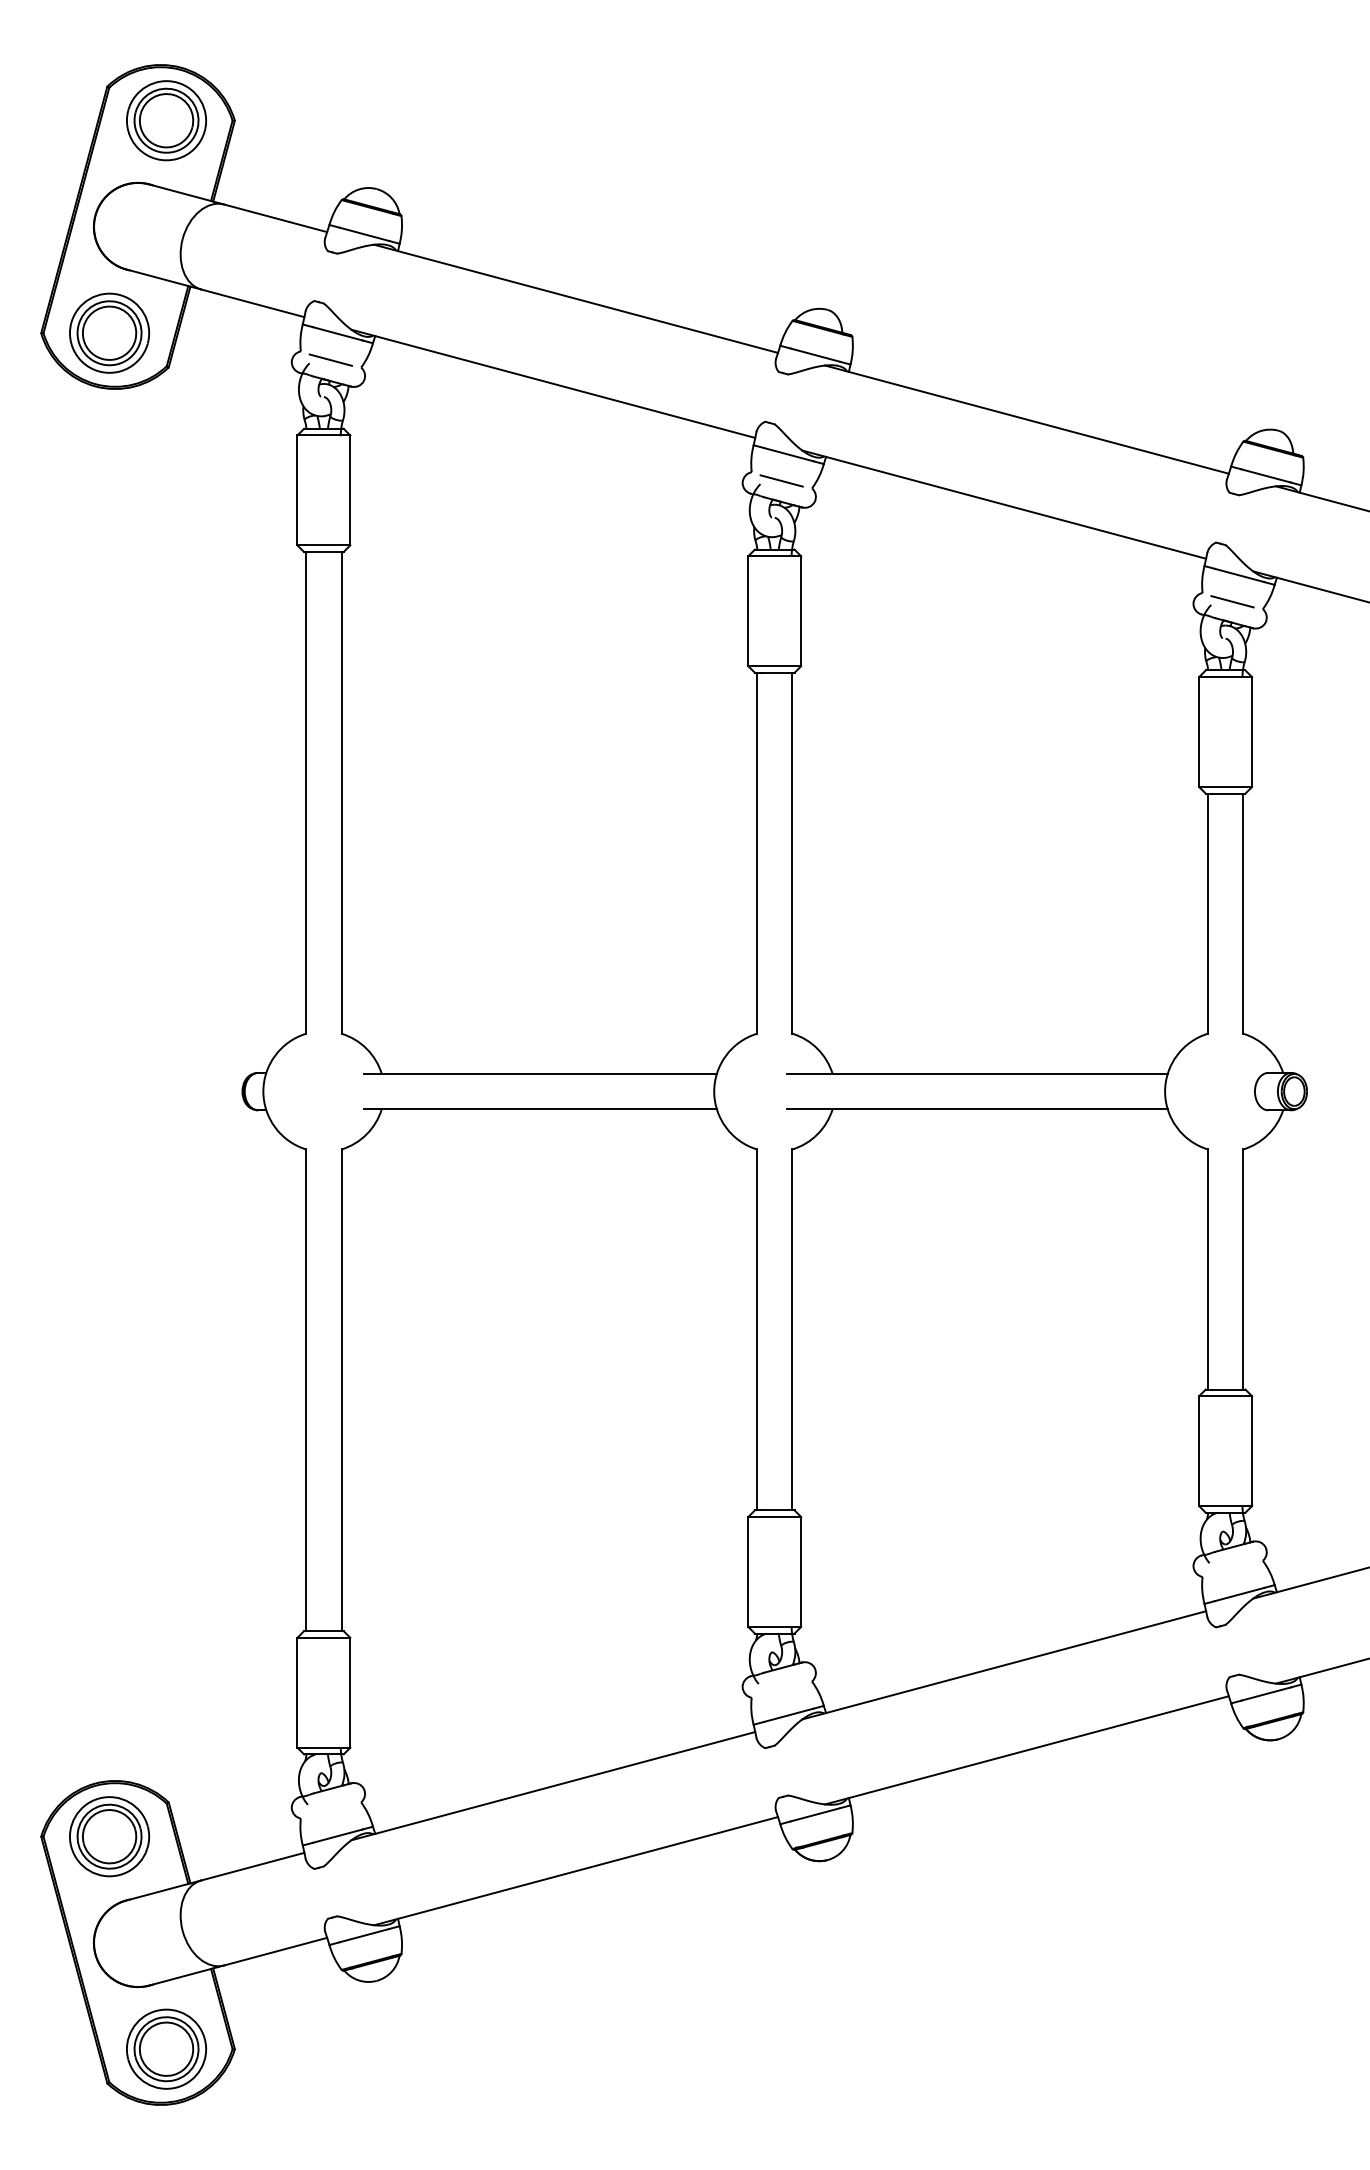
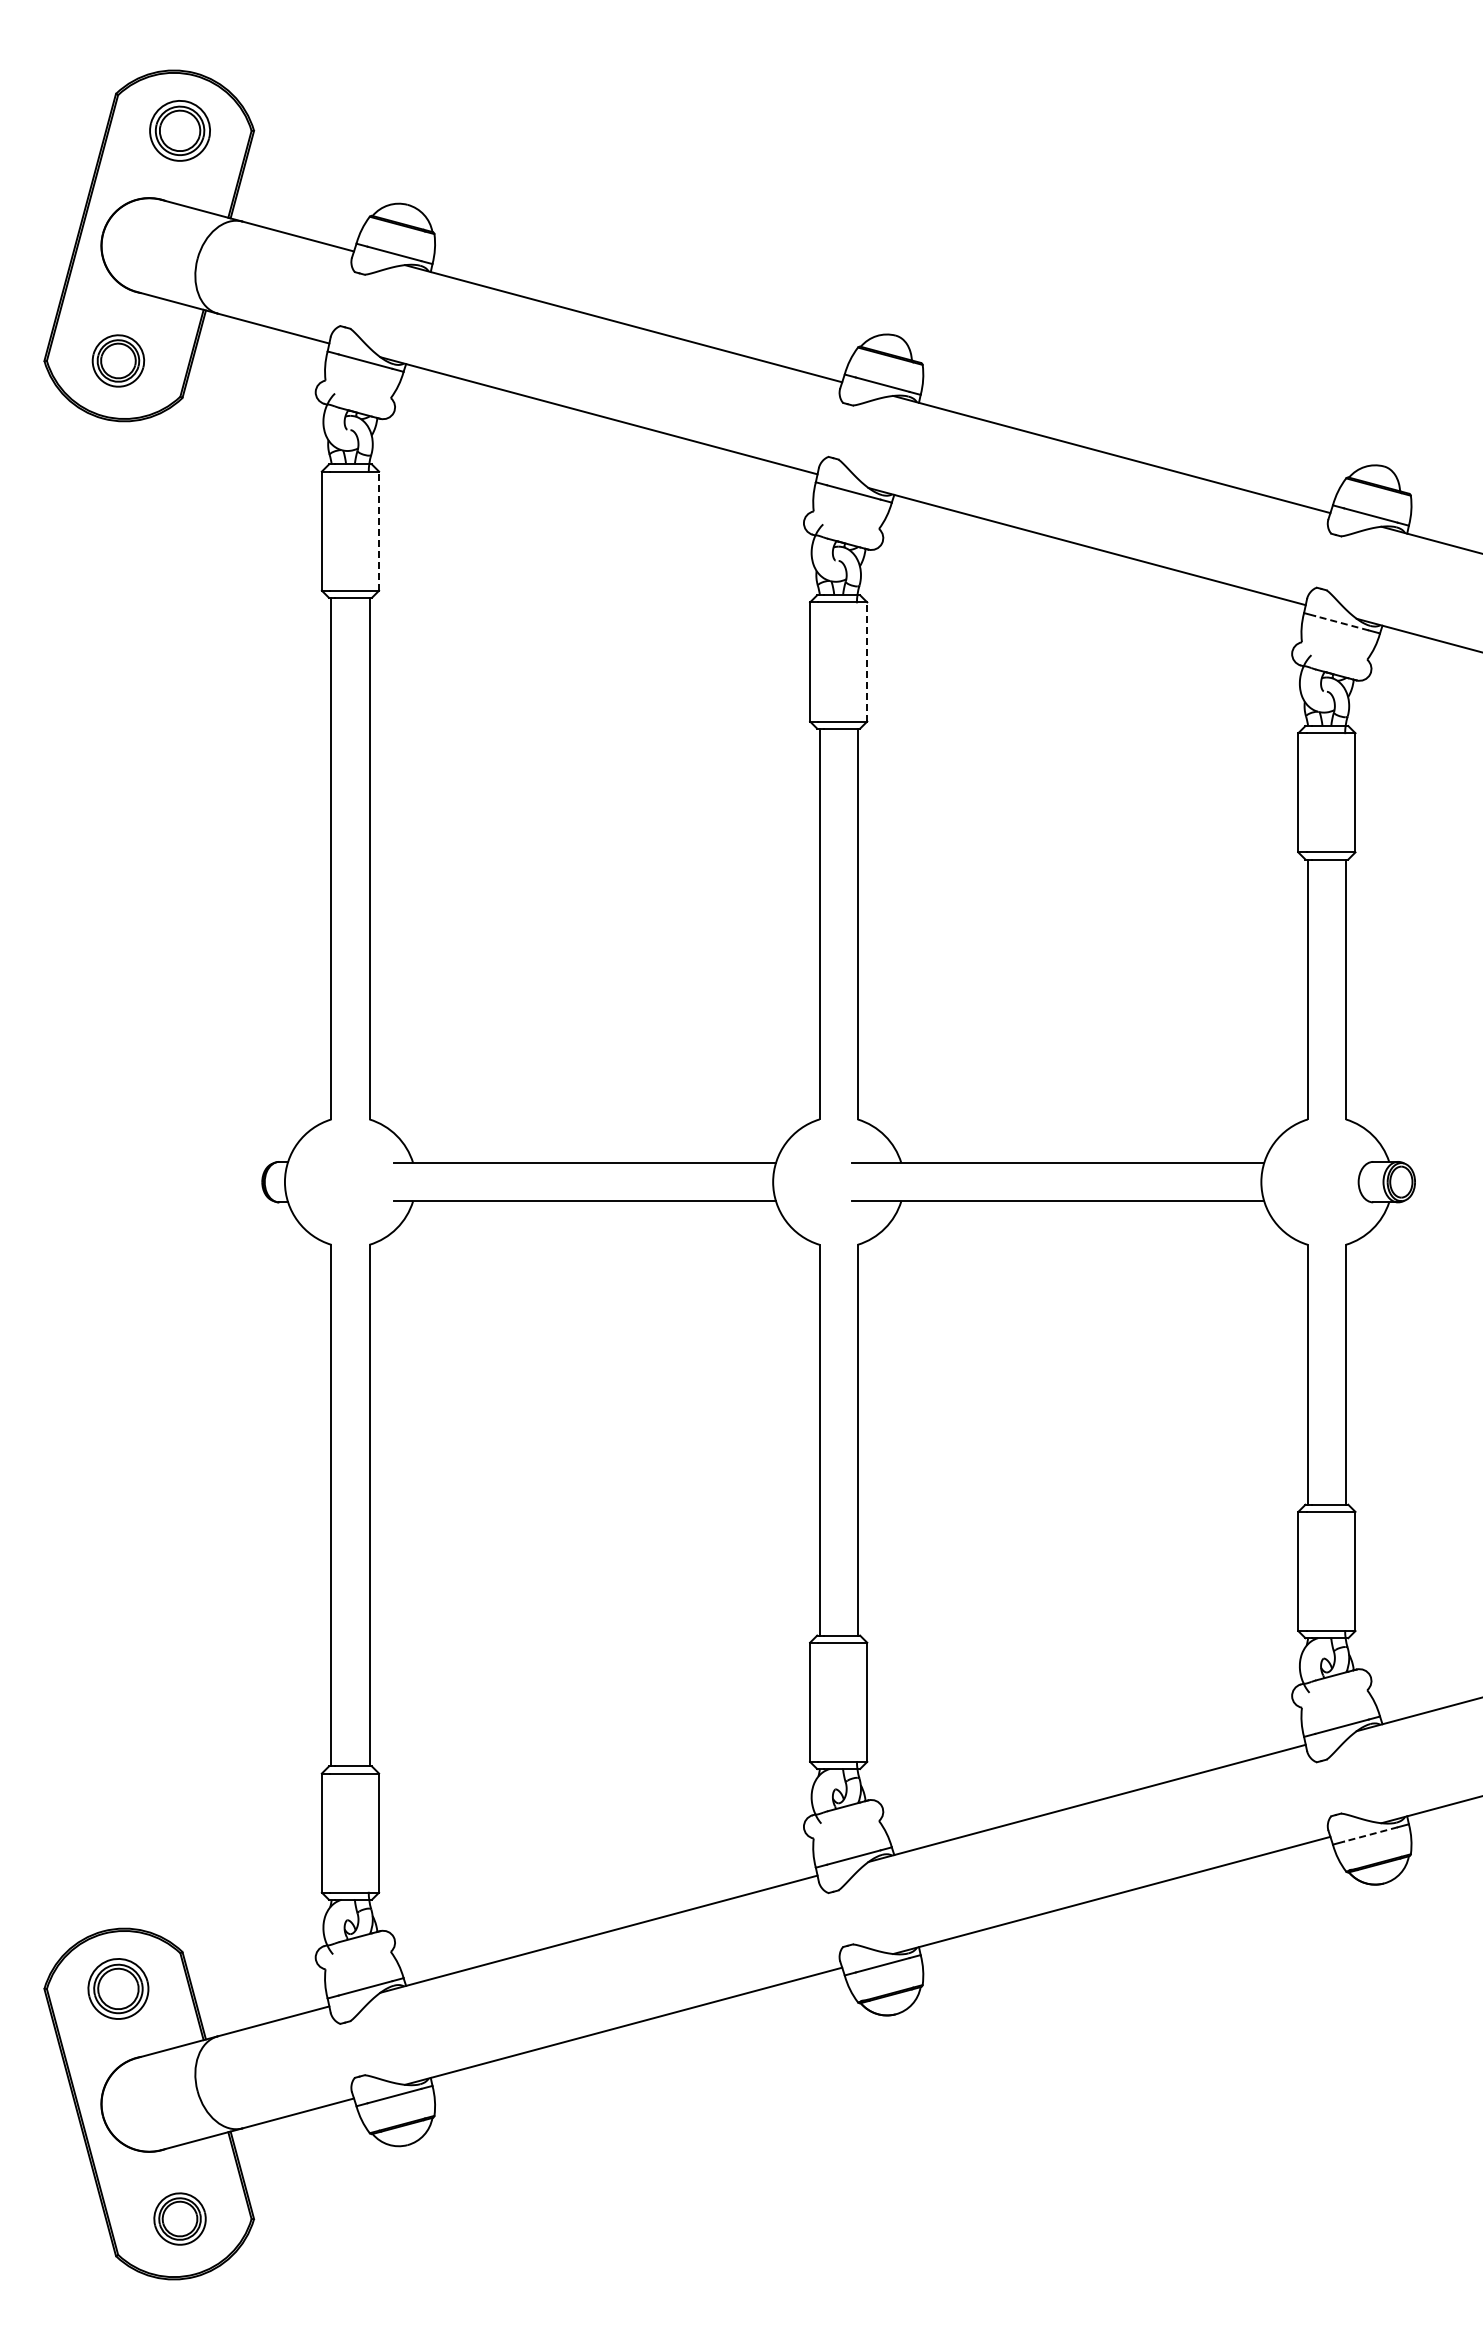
part: (165, 120) -> (179, 130), size x0.7
part: (109, 332) -> (118, 360), size x0.6
line: (330, 360) -> (357, 390), removed
line: (781, 480) -> (846, 520), removed
line: (350, 490) -> (379, 531), solid -> dashed
line: (1240, 575) -> (1342, 623), solid -> dashed
line: (1232, 601) -> (1334, 651), removed
line: (801, 610) -> (867, 661), solid -> dashed
line: (1265, 1694) -> (1370, 1834), solid -> dashed
part: (109, 1836) -> (118, 1988), size x0.7
part: (165, 2048) -> (179, 2218), size x0.6

